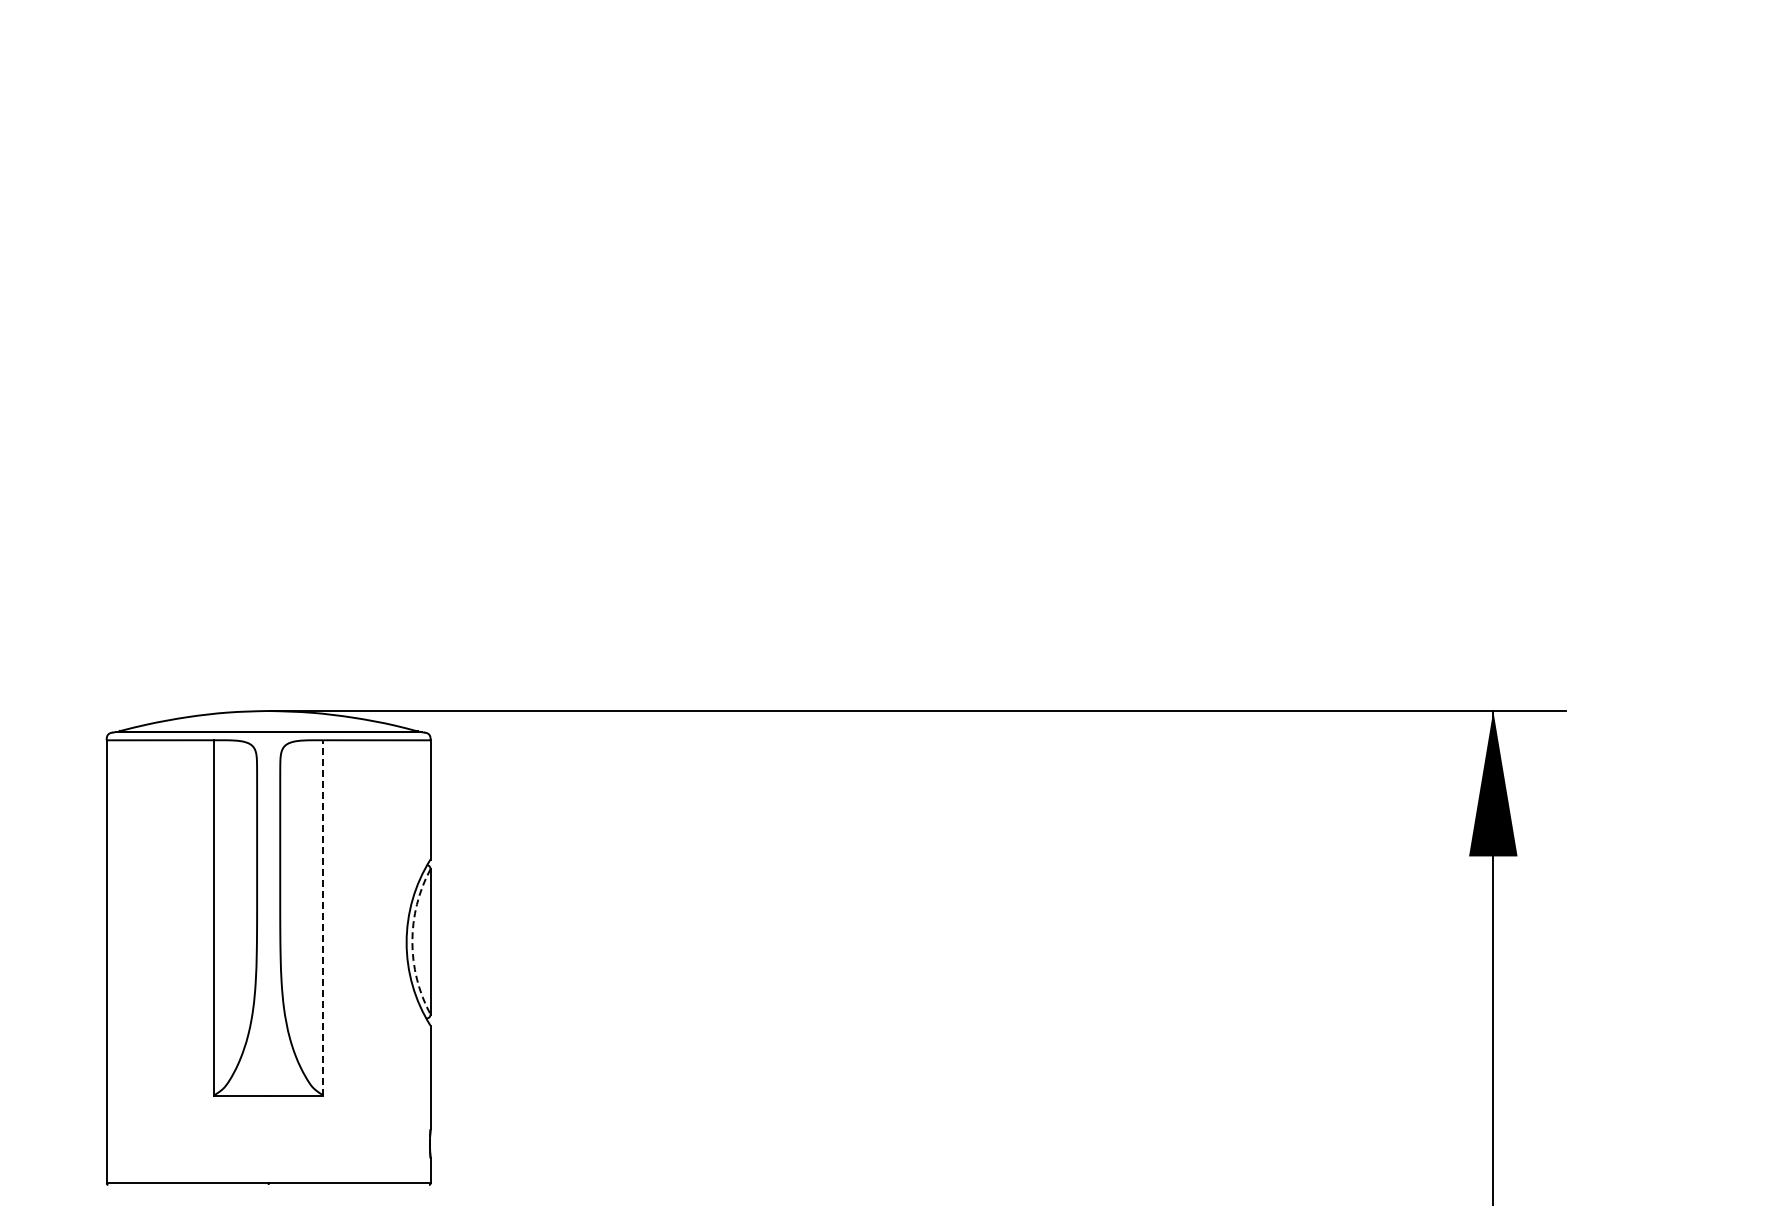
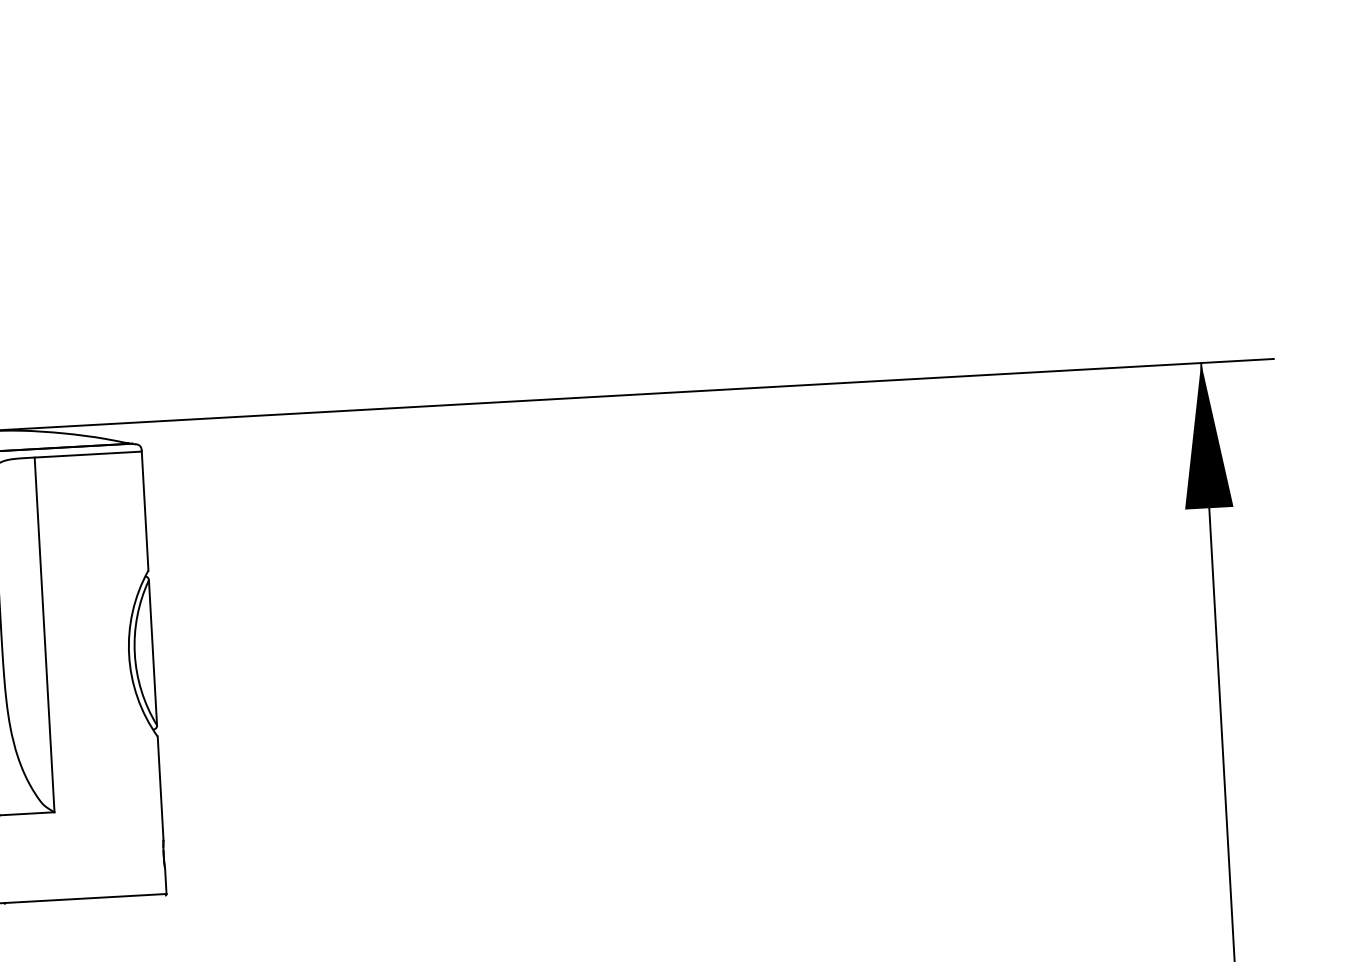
line: (323, 917) -> (44, 634), dashed -> solid
arc: (412, 941) -> (134, 653), dashed -> solid

